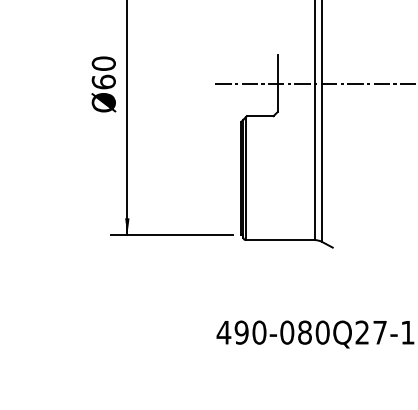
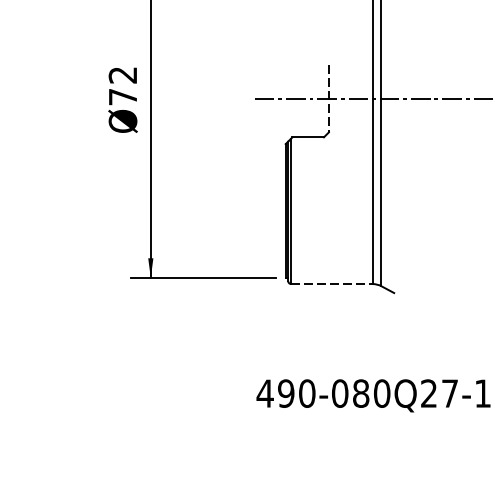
text: (103, 72) -> (122, 85), Ø60 -> Ø72
line: (277, 84) -> (328, 99), solid -> dashed
line: (280, 240) -> (332, 284), solid -> dashed

